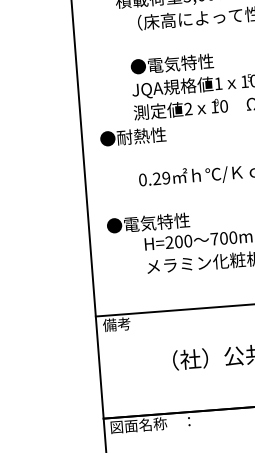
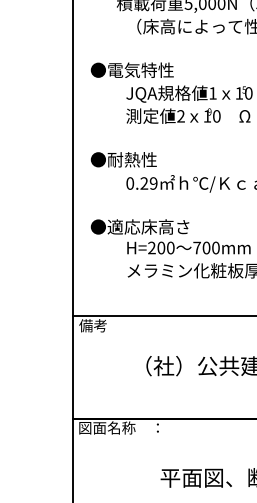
text: (171, 63) -> (131, 69), moved
text: (132, 136) -> (123, 159), moved
text: (164, 221) -> (148, 226), ●電気特性 -> ●適応床高さ

